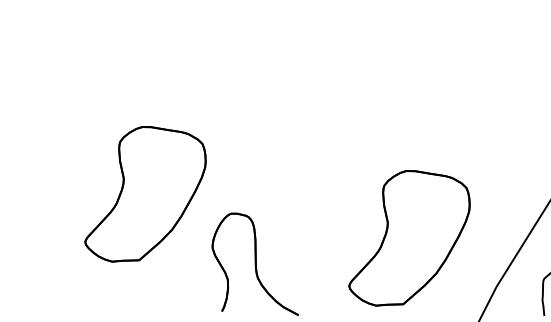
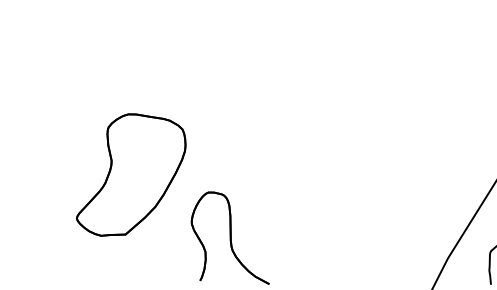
part: (409, 238) -> (369, 214), removed

